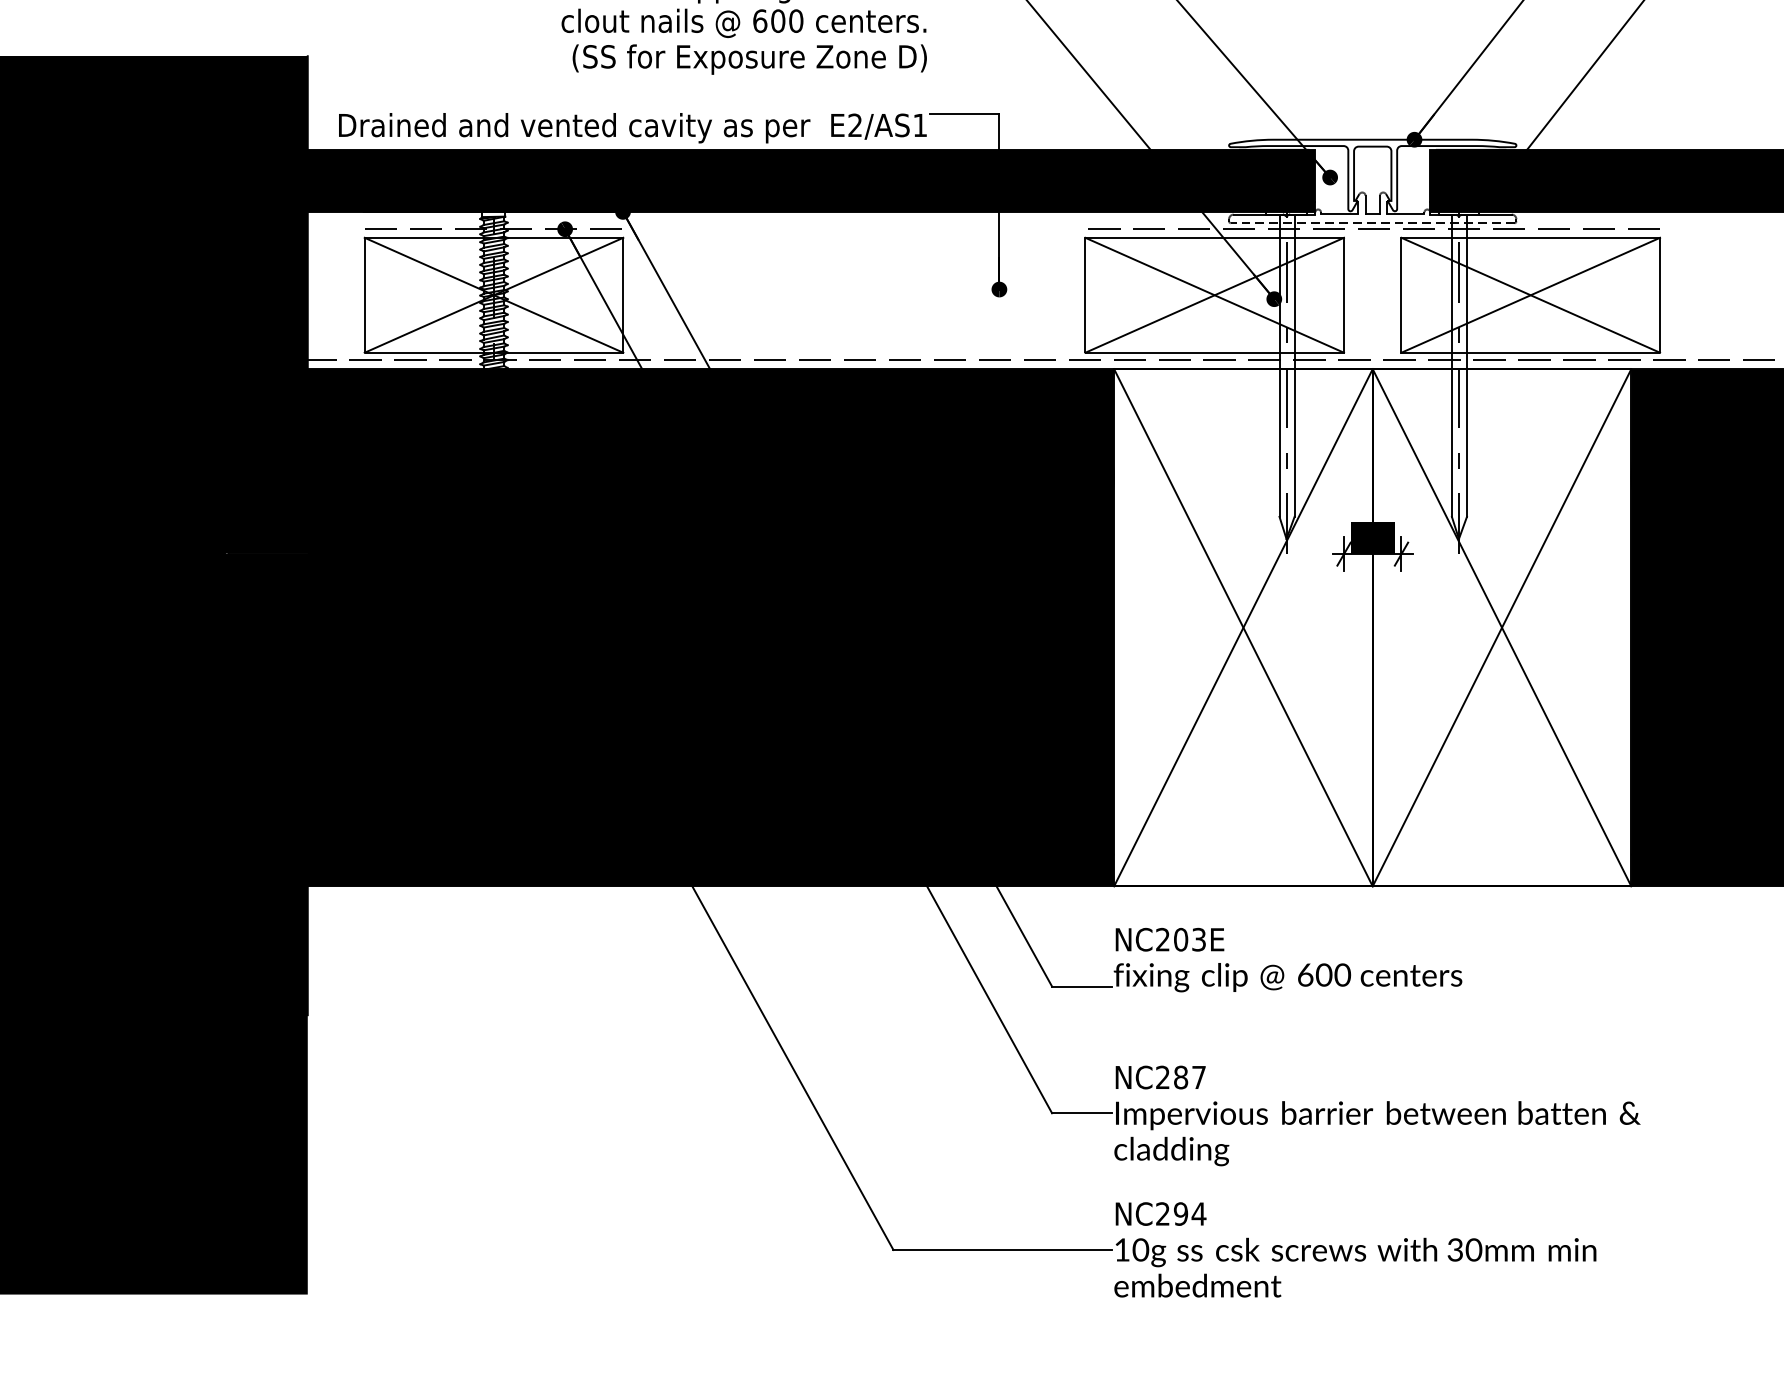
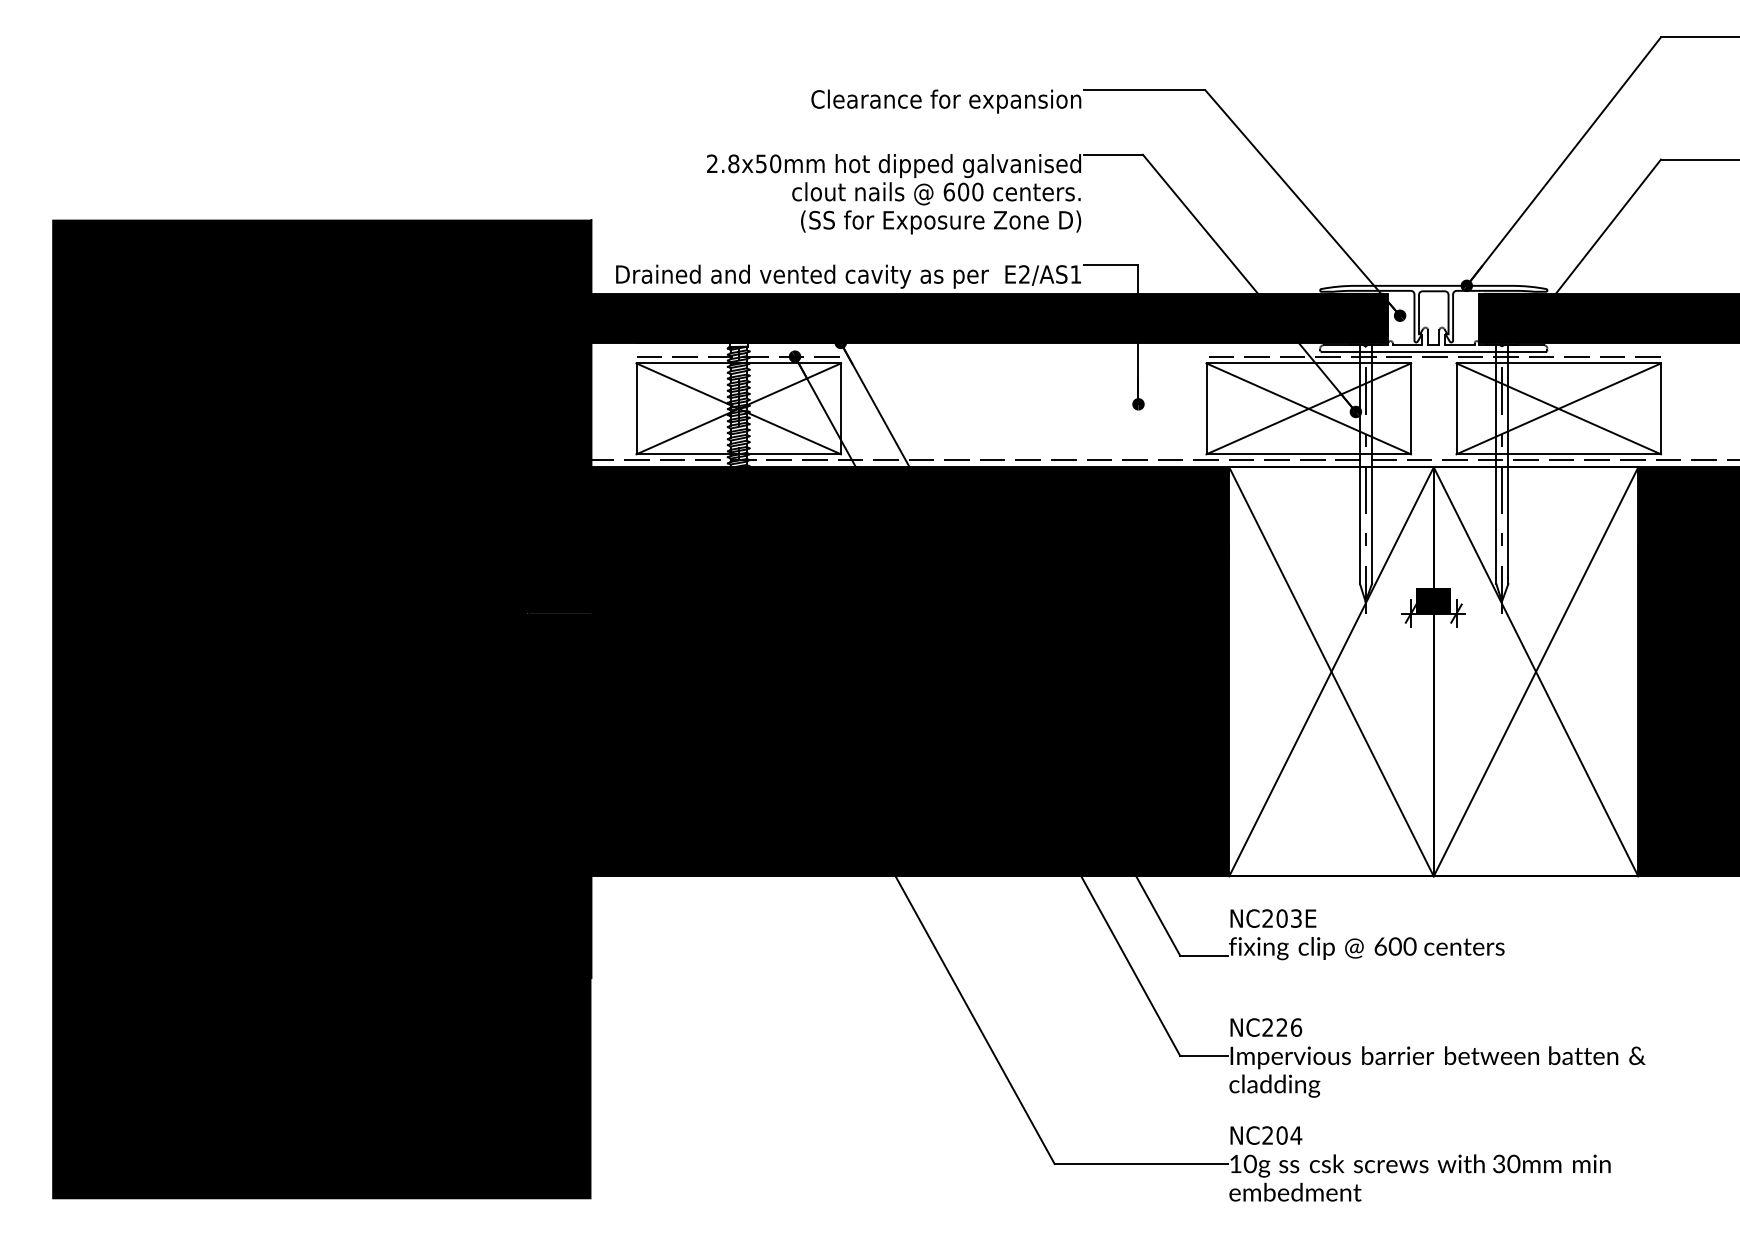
line: (1372, 222) -> (1433, 351), dashed -> solid
text: (1190, 1077) -> (1289, 1027), NC287 -> NC226
text: (1180, 1213) -> (1281, 1135), NC294 -> NC204

